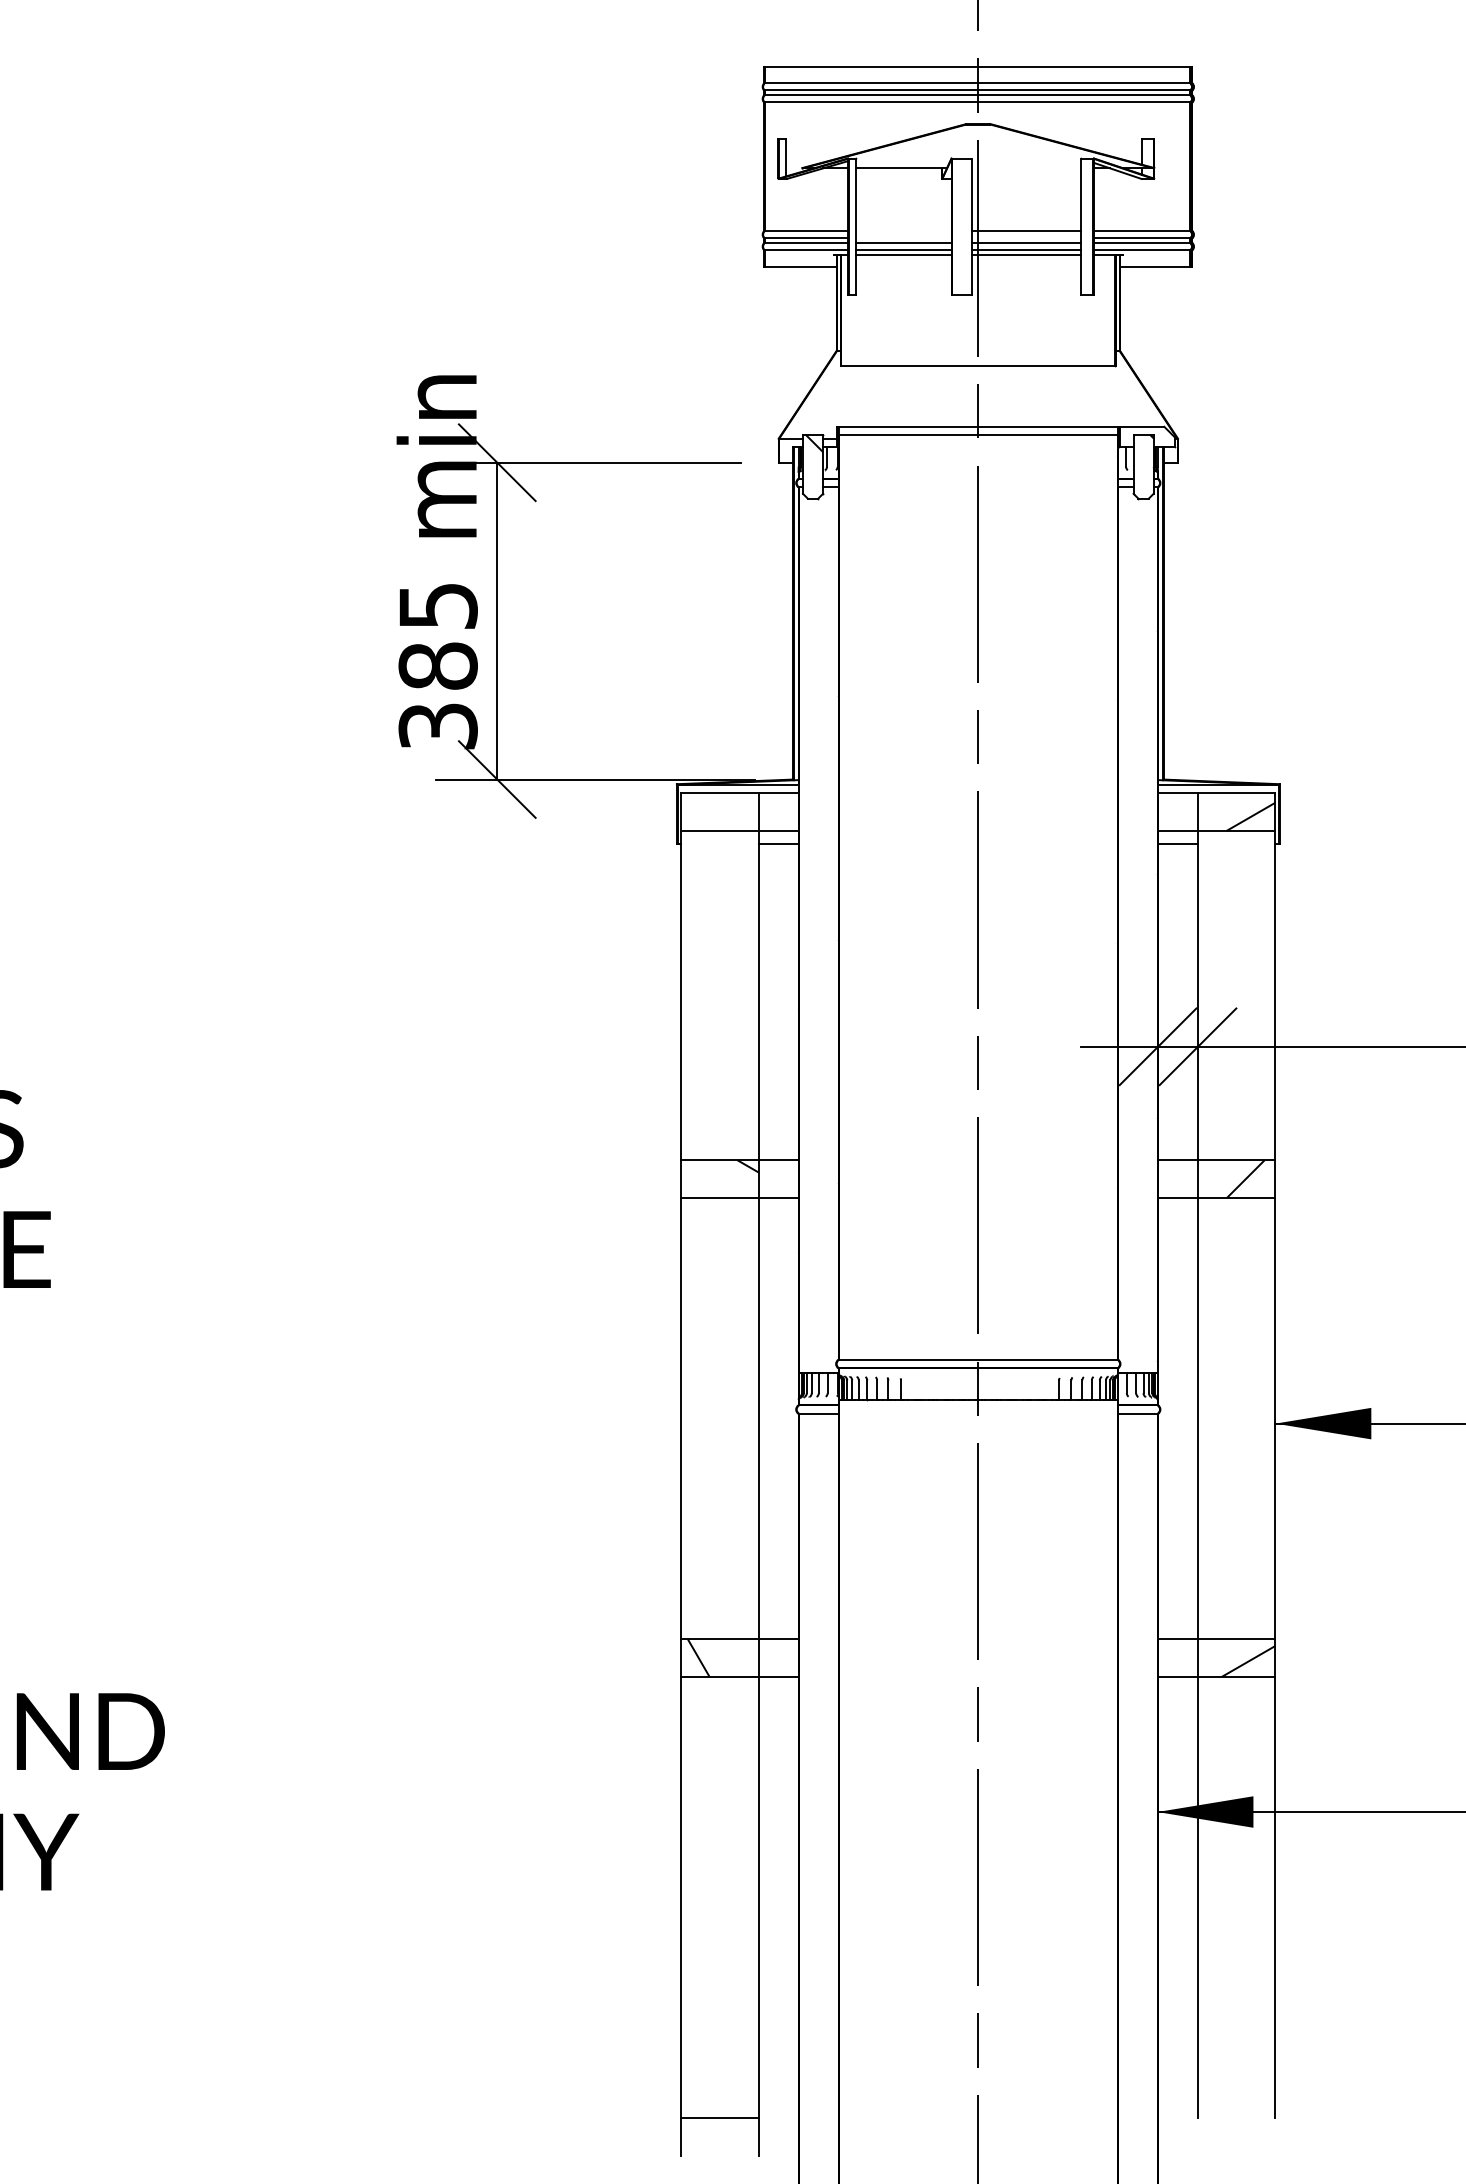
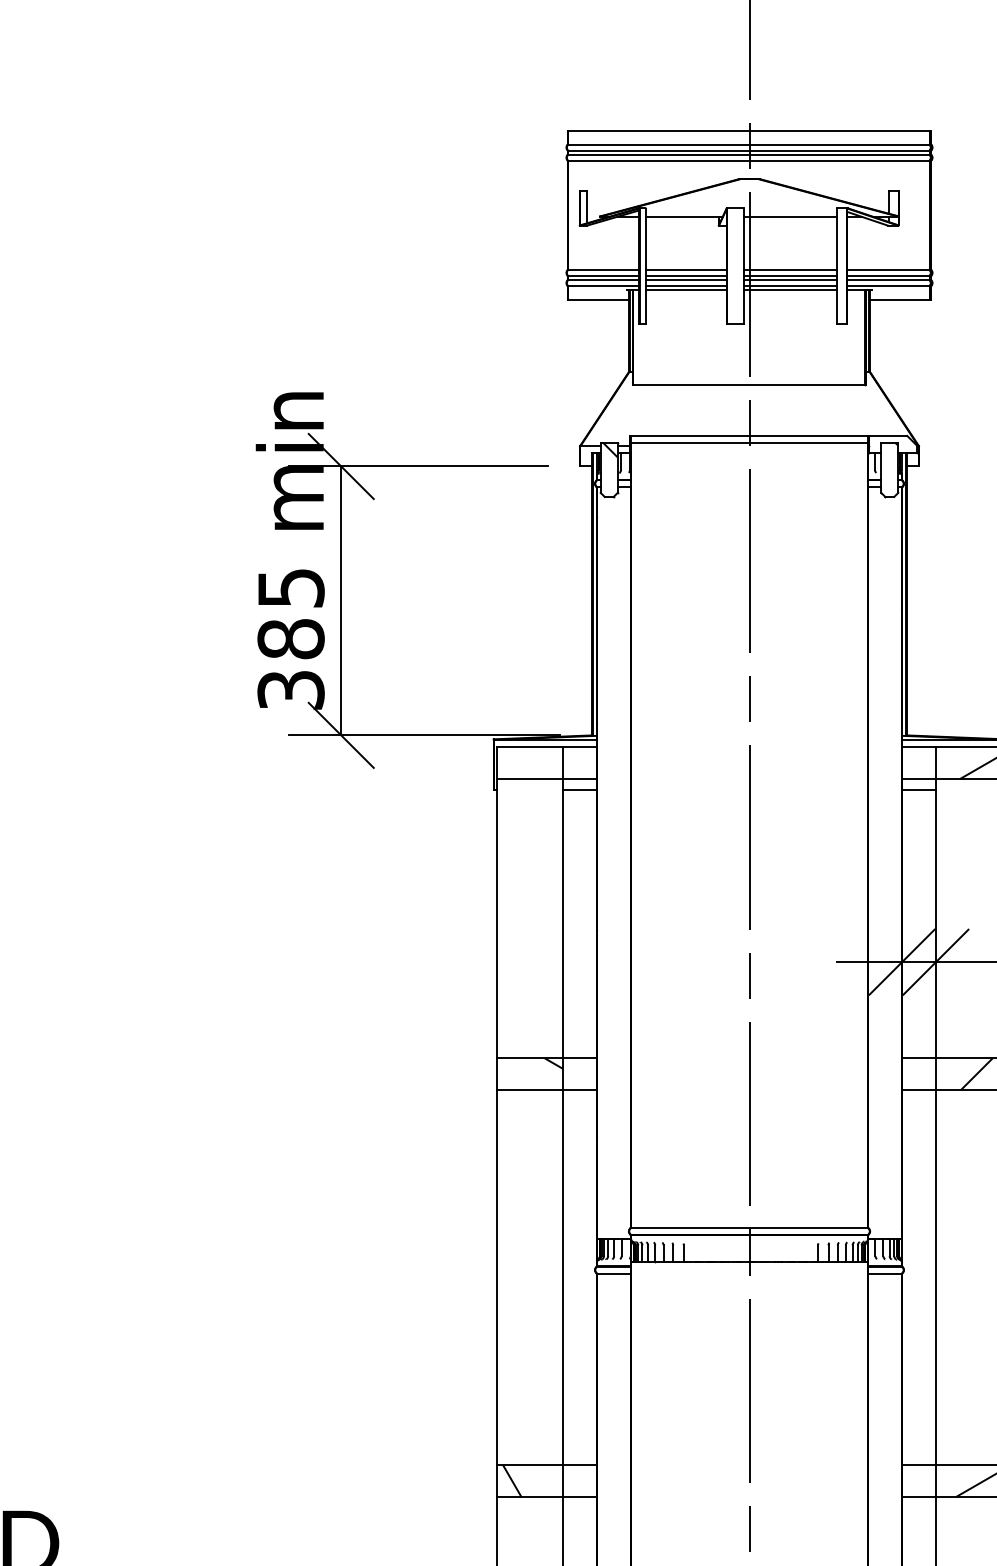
line: (1026, 168) -> (790, 216), added
line: (903, 231) -> (685, 270), added
line: (903, 238) -> (685, 276), added
line: (1026, 238) -> (790, 276), added

